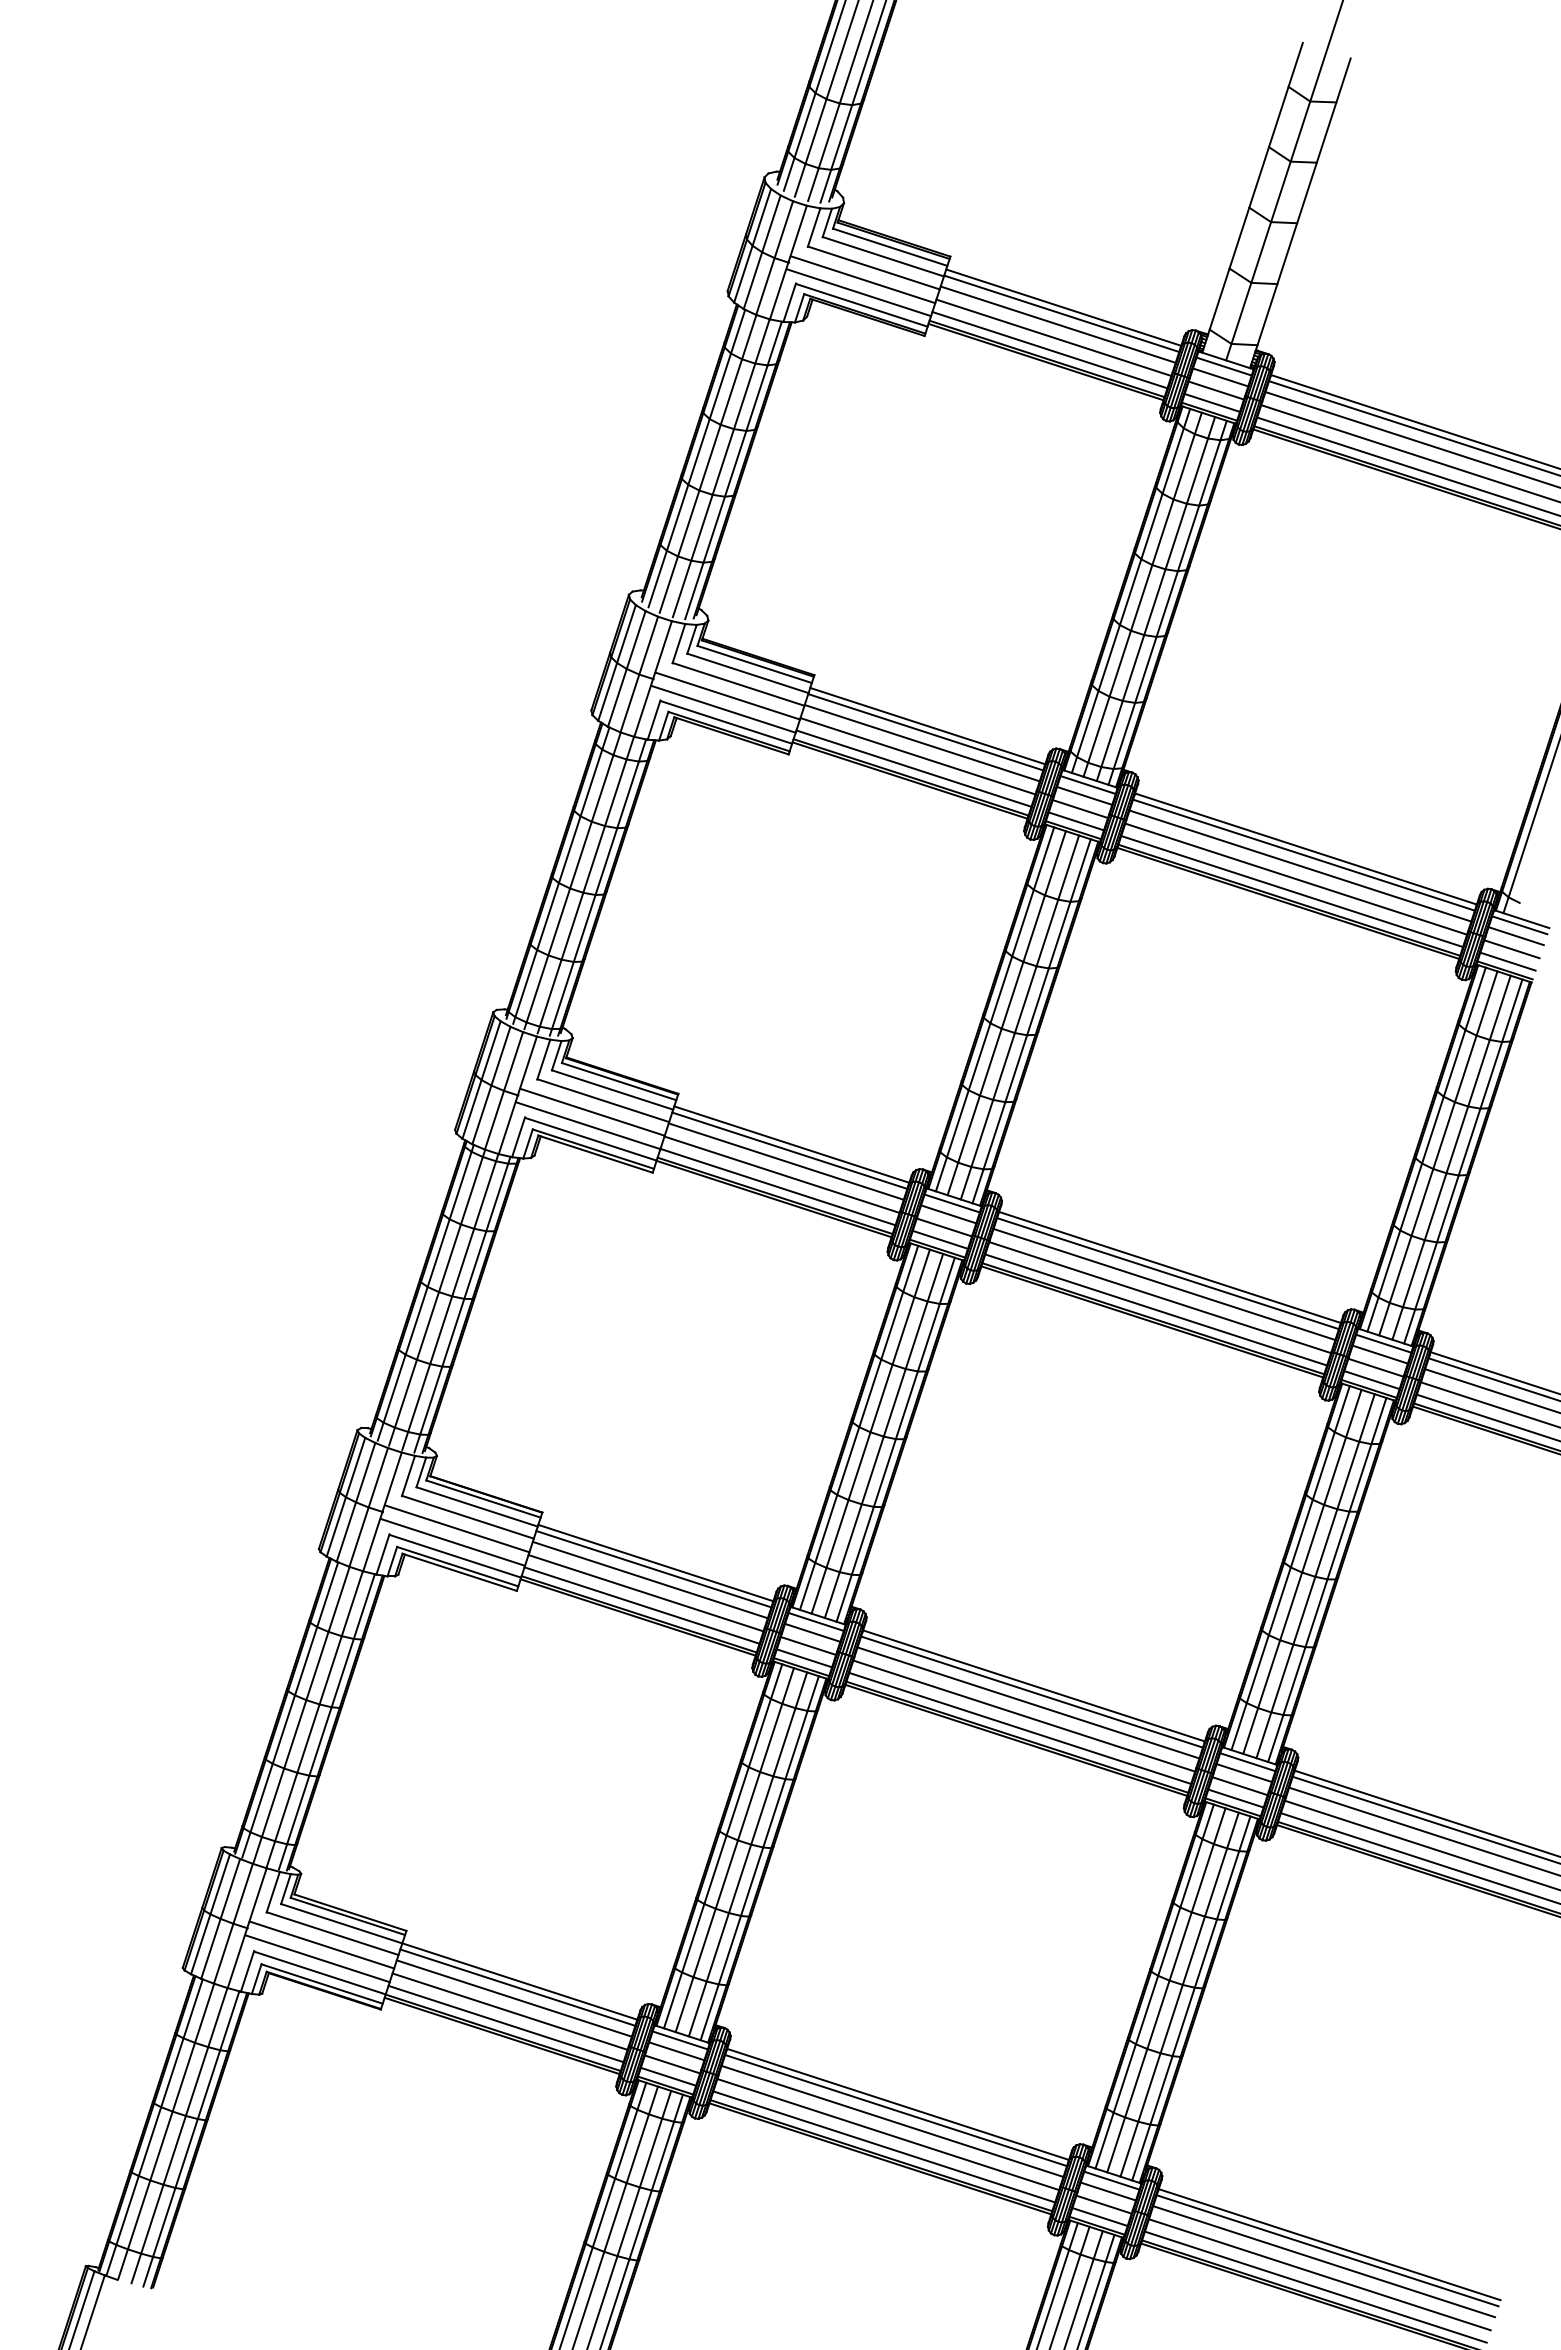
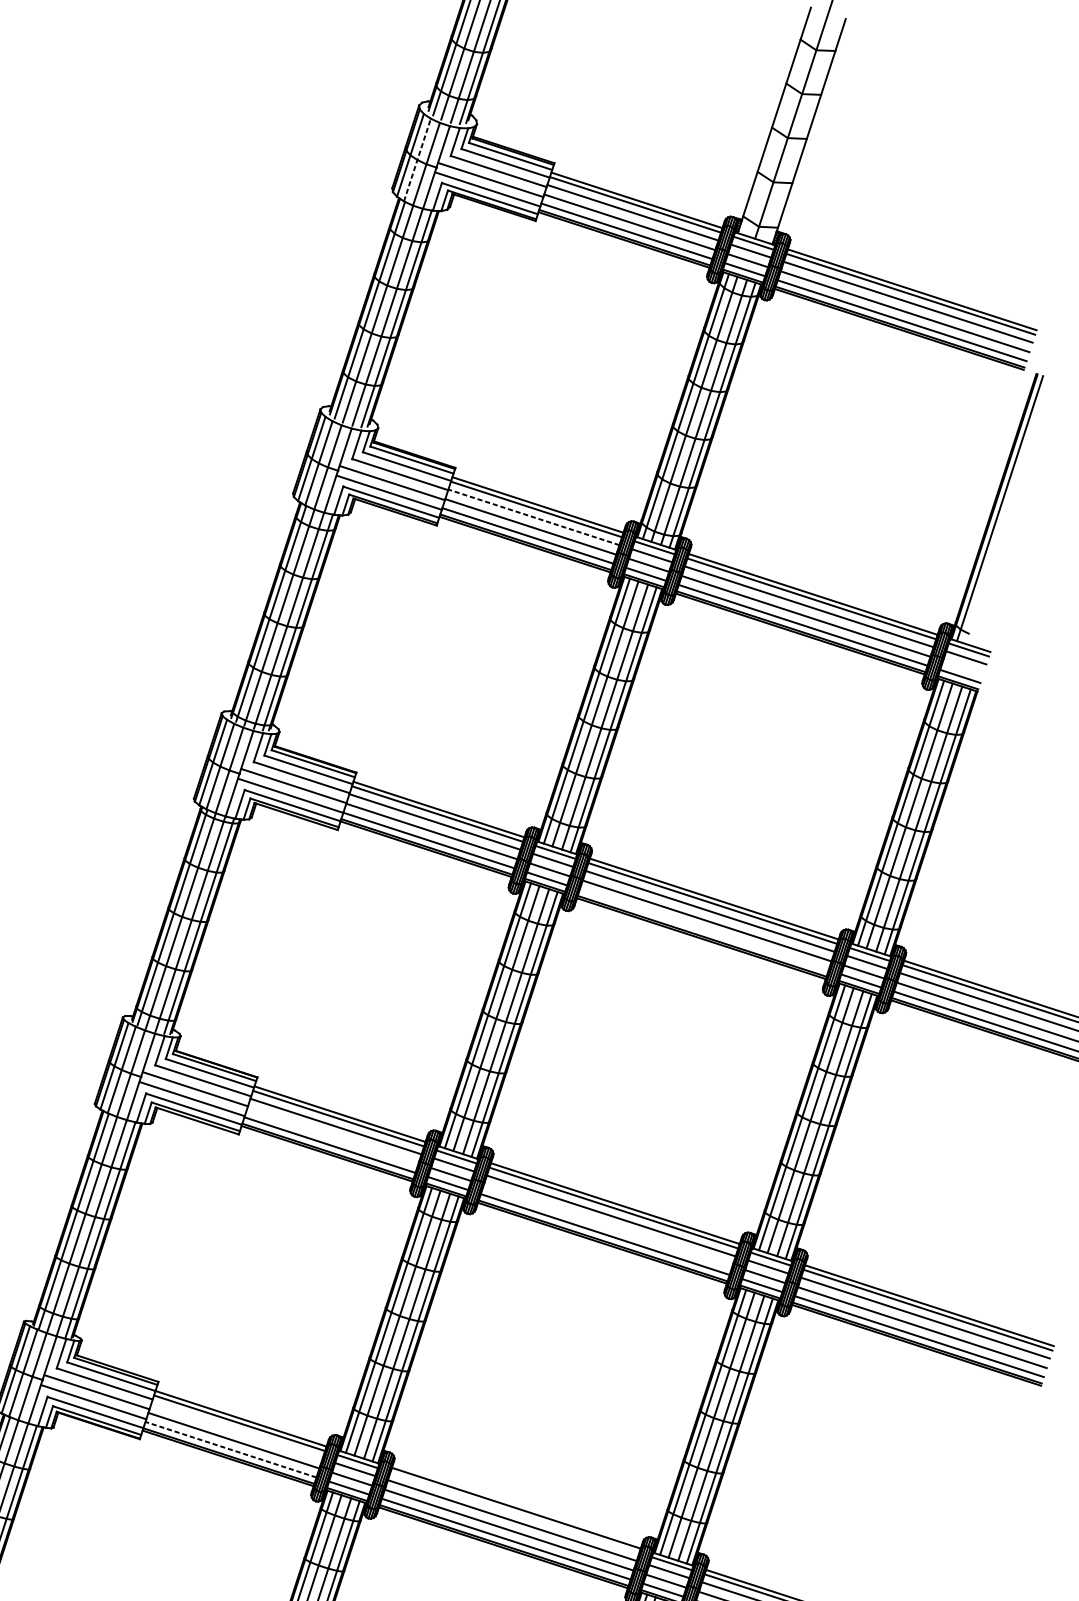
line: (762, 252) -> (417, 160), solid -> dashed
line: (922, 743) -> (534, 517), solid -> dashed
line: (1511, 949) -> (962, 667), removed
line: (1156, 1309) -> (704, 929), removed
line: (645, 1593) -> (332, 1136), removed
line: (1024, 1715) -> (608, 1225), removed
line: (513, 1998) -> (236, 1431), removed
line: (506, 2024) -> (231, 1450), solid -> dashed
line: (895, 2110) -> (514, 1512), removed

